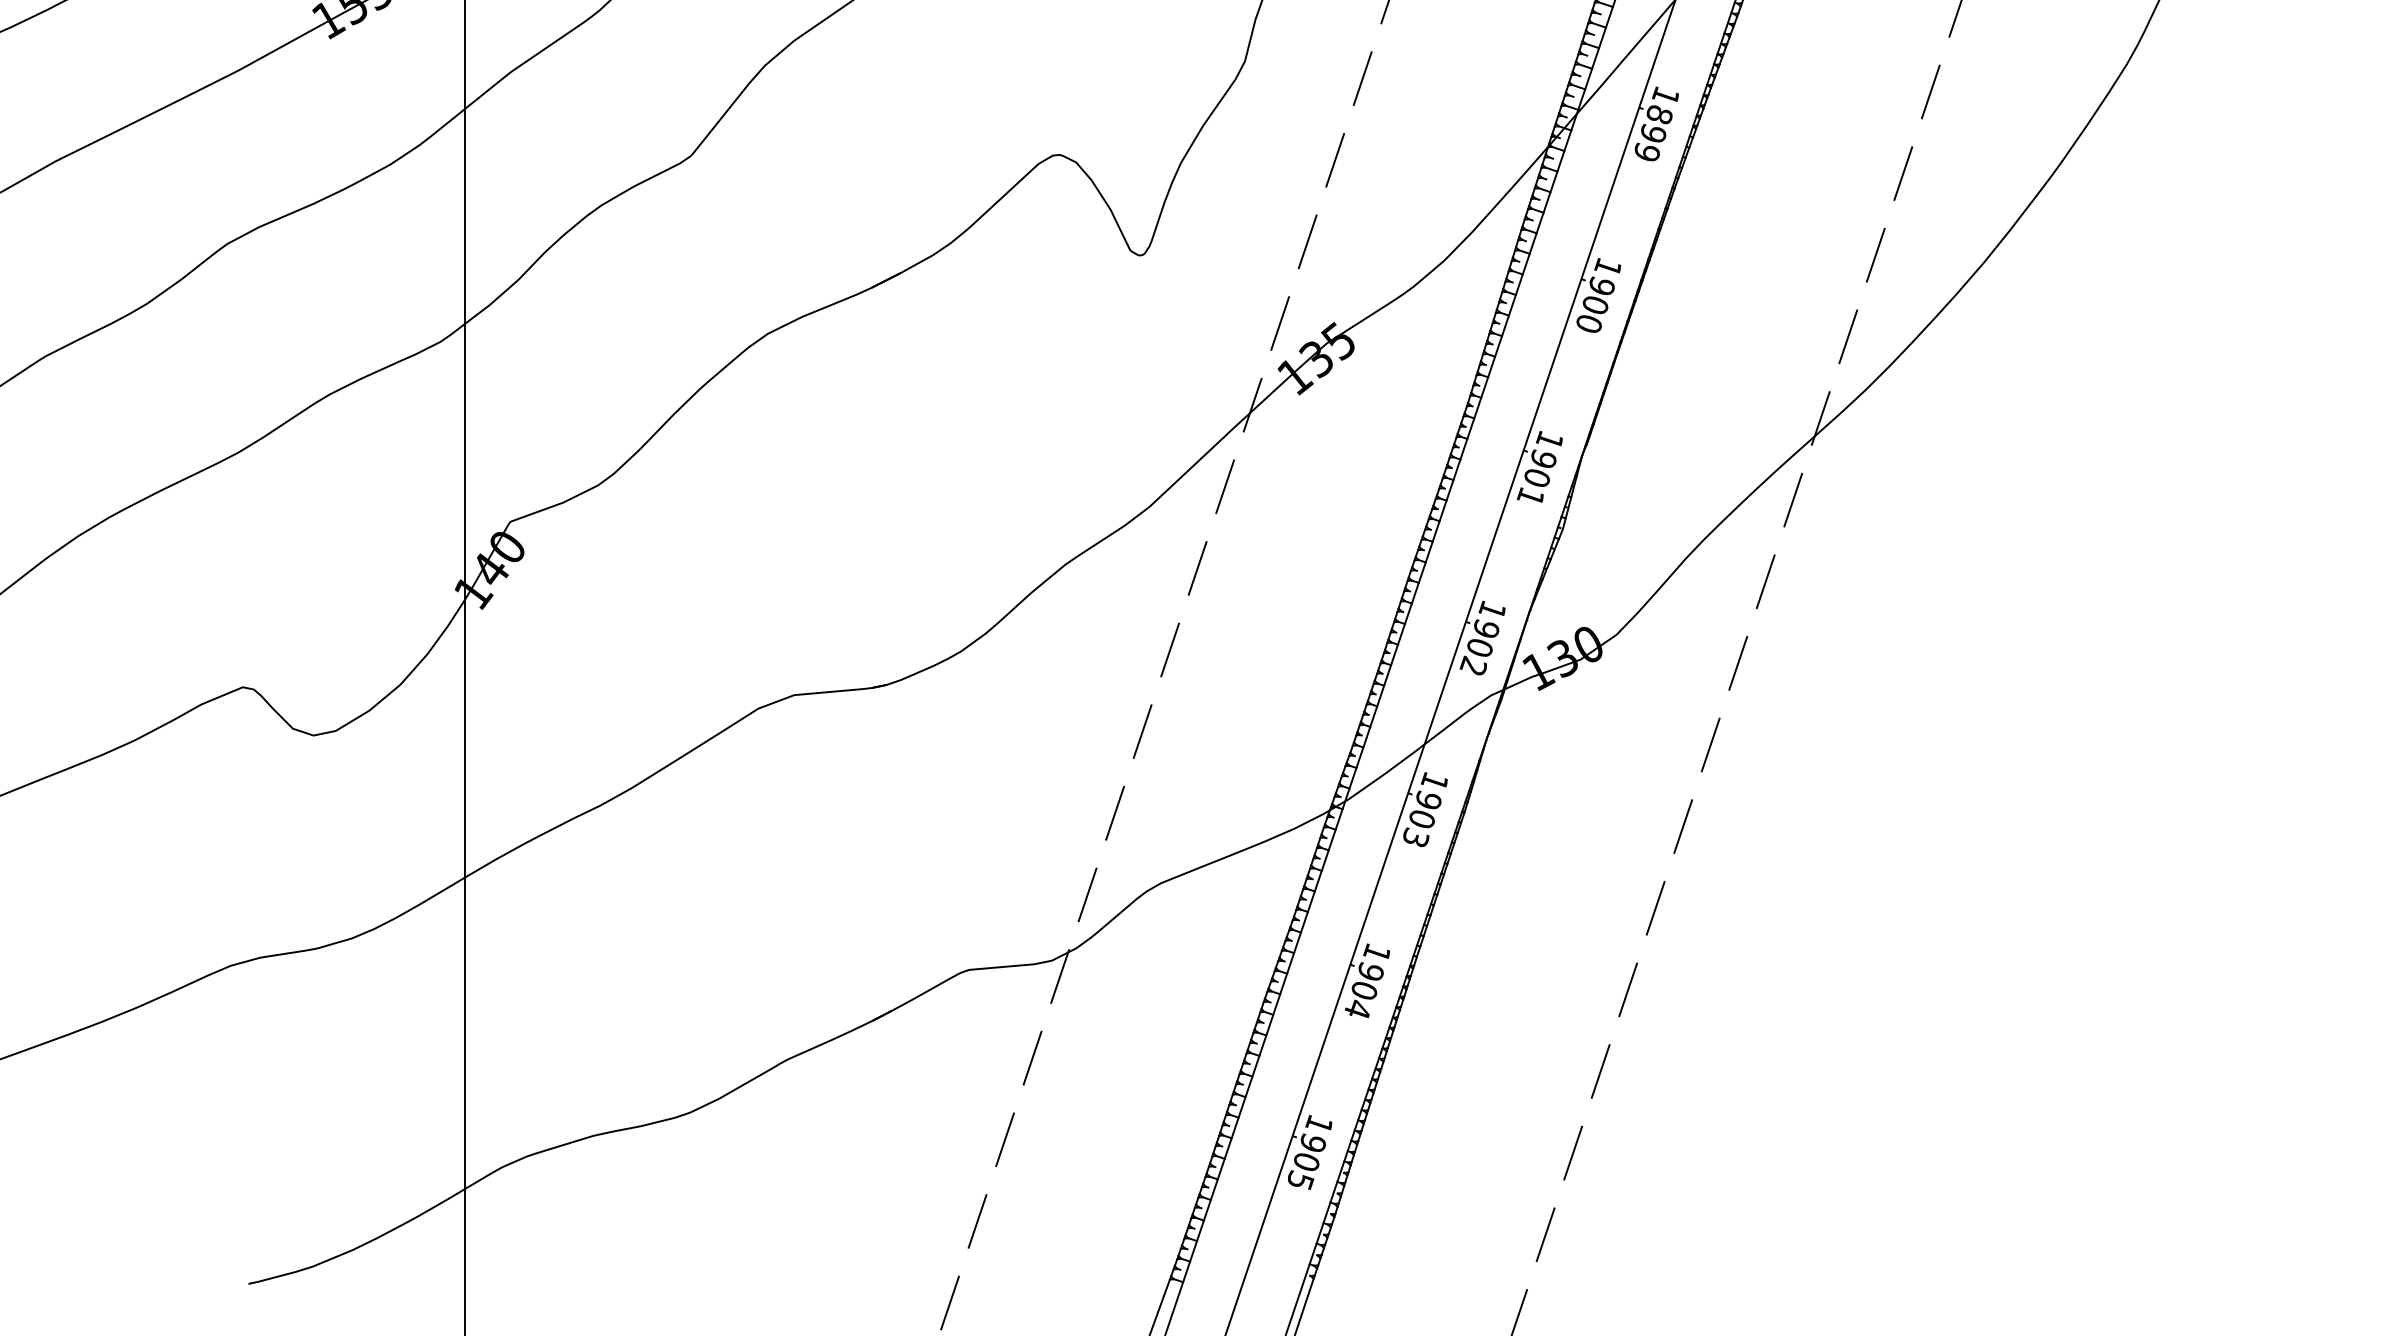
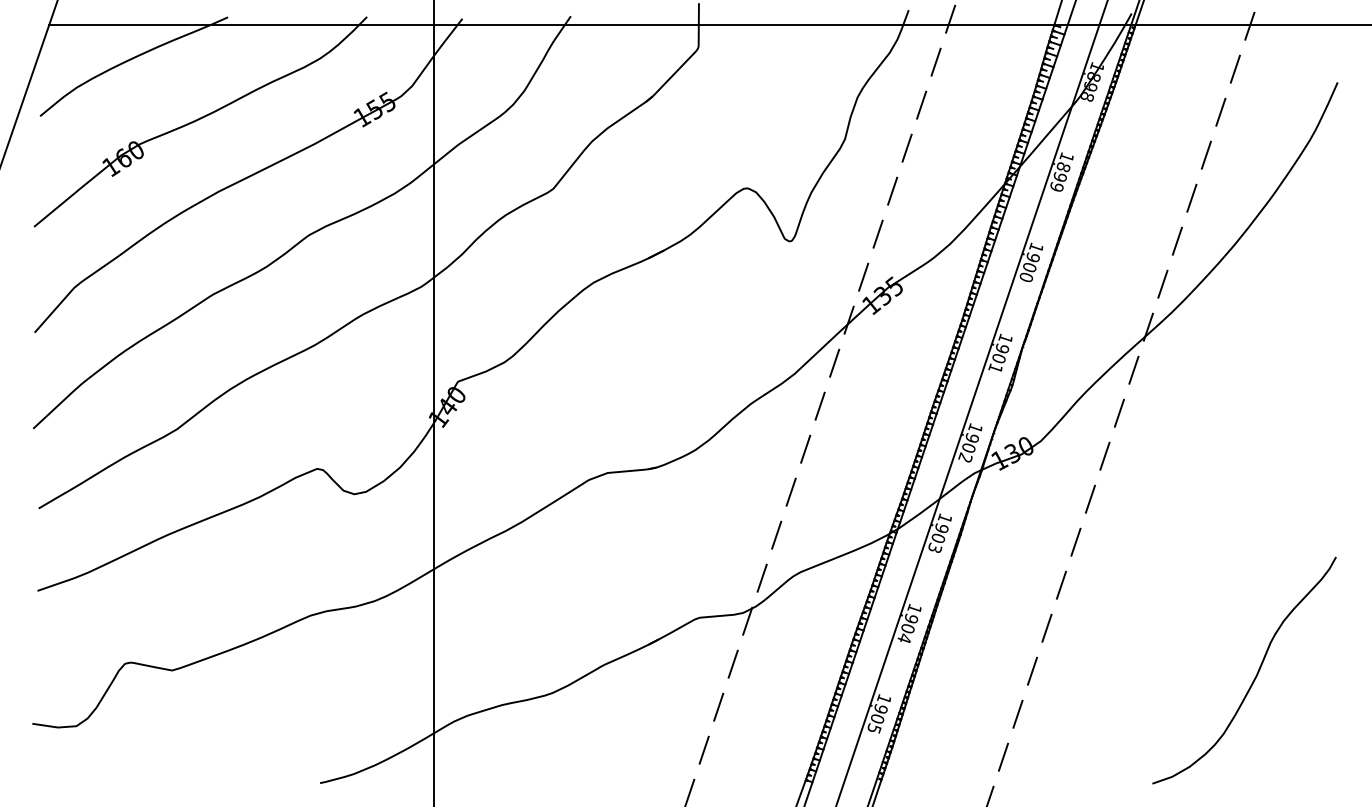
curve: (2024, 1079) -> (1255, 675), added

